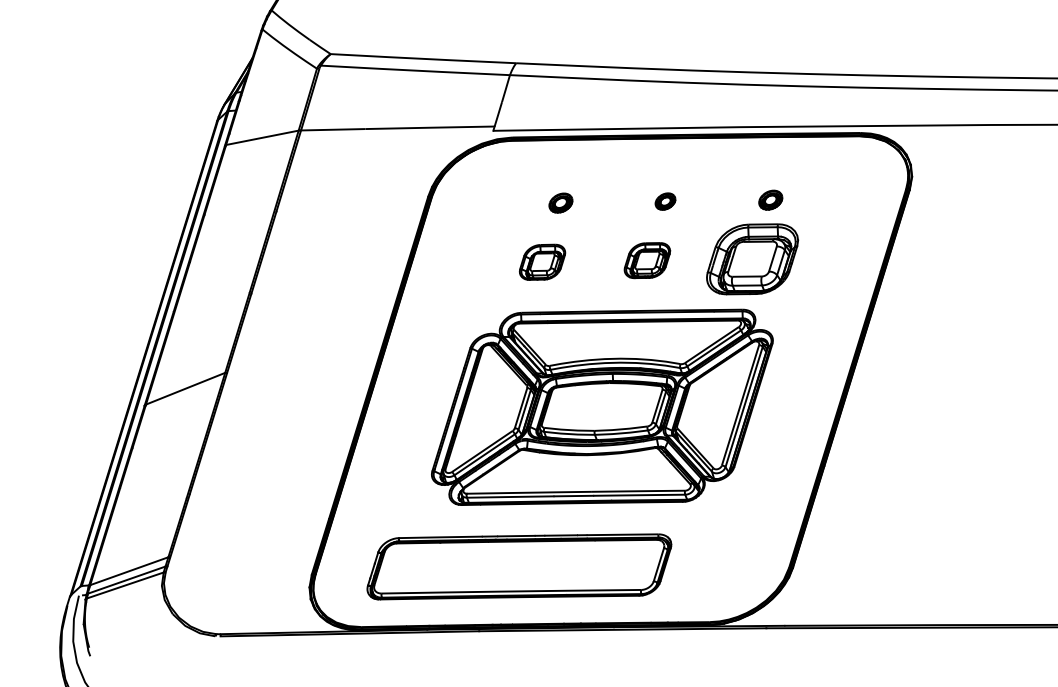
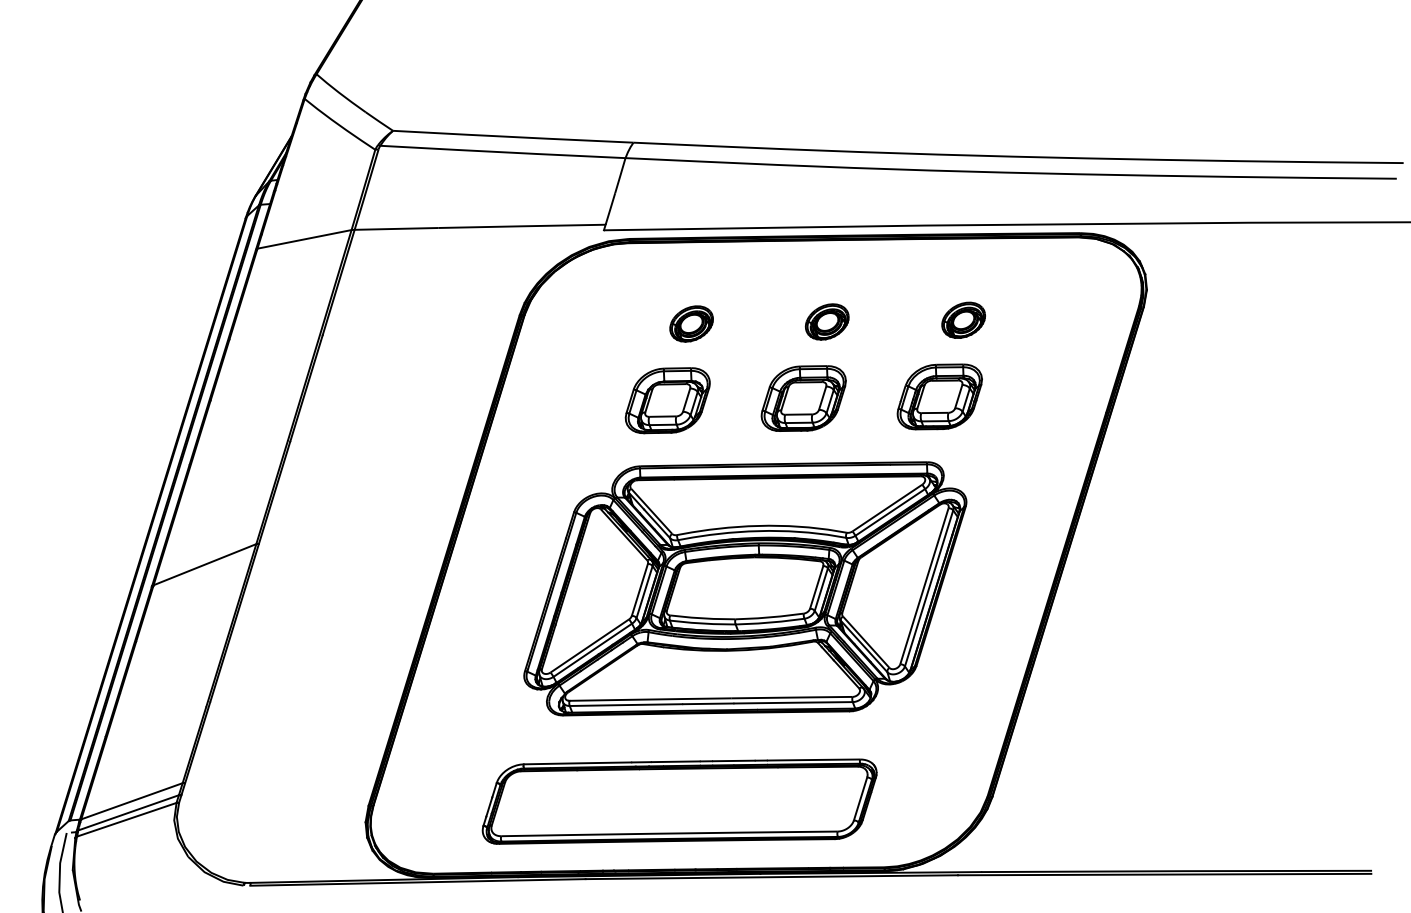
part: (770, 199) -> (963, 319), size x1.43
part: (664, 201) -> (826, 321), size x1.67
part: (560, 202) -> (691, 323), size x1.43
part: (752, 259) -> (939, 396), size x0.71
part: (647, 260) -> (803, 398), size x1.43
part: (542, 262) -> (667, 400), size x1.43
part: (519, 566) -> (679, 801), moved

